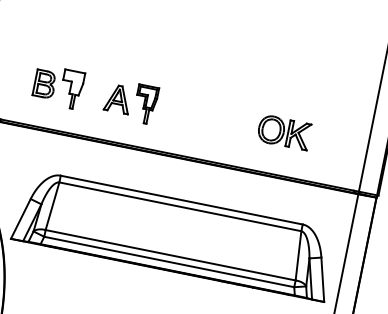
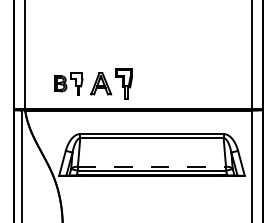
part: (130, 100) -> (111, 83), size x1.4
part: (284, 131) -> (202, 83), removed
line: (171, 254) -> (152, 166), solid -> dashed

